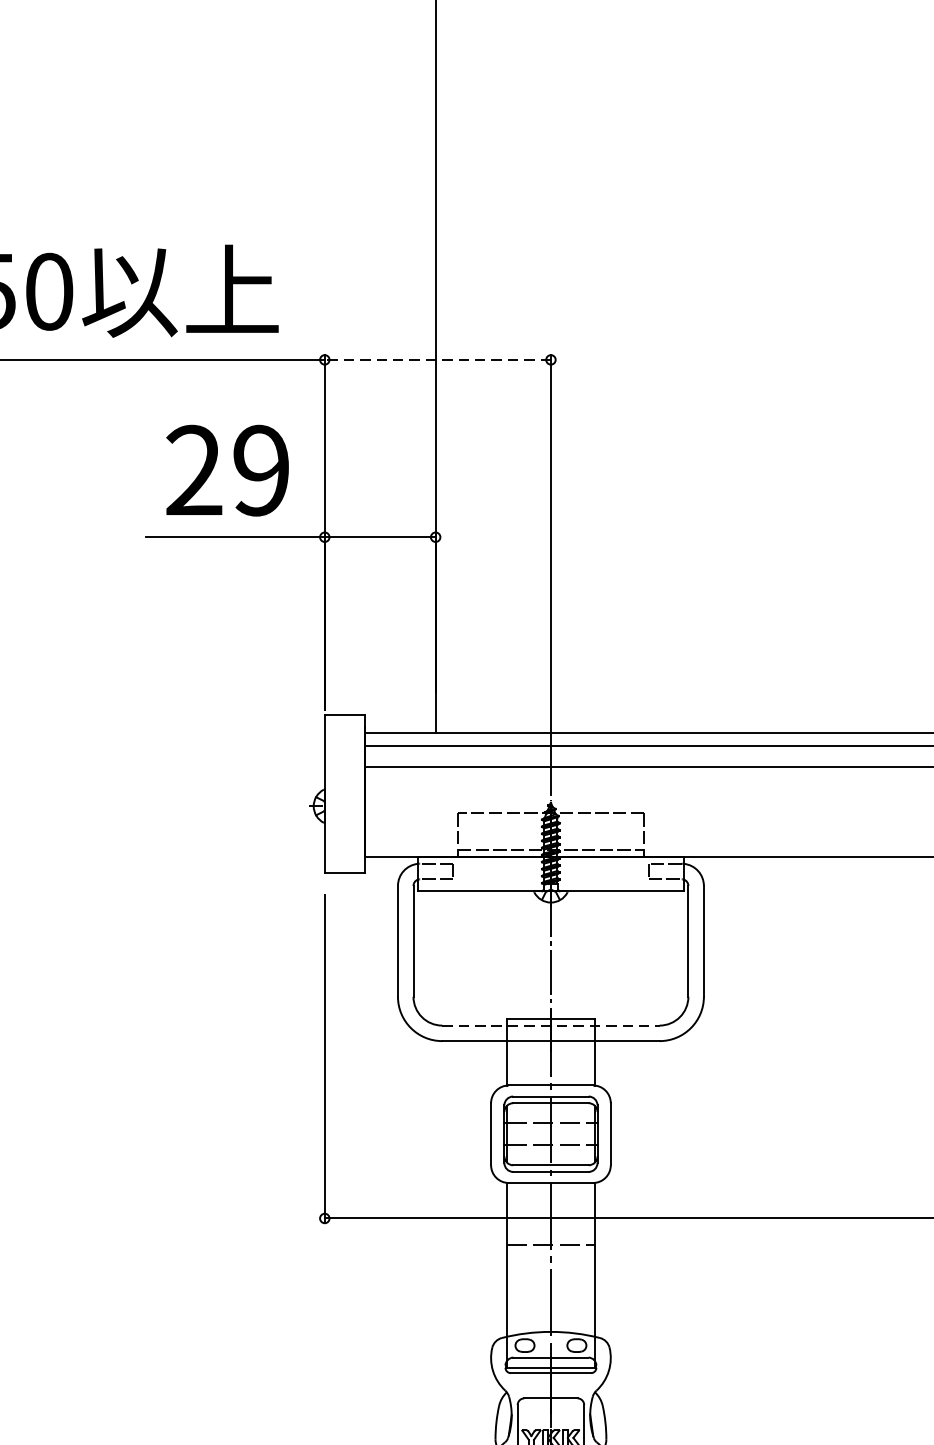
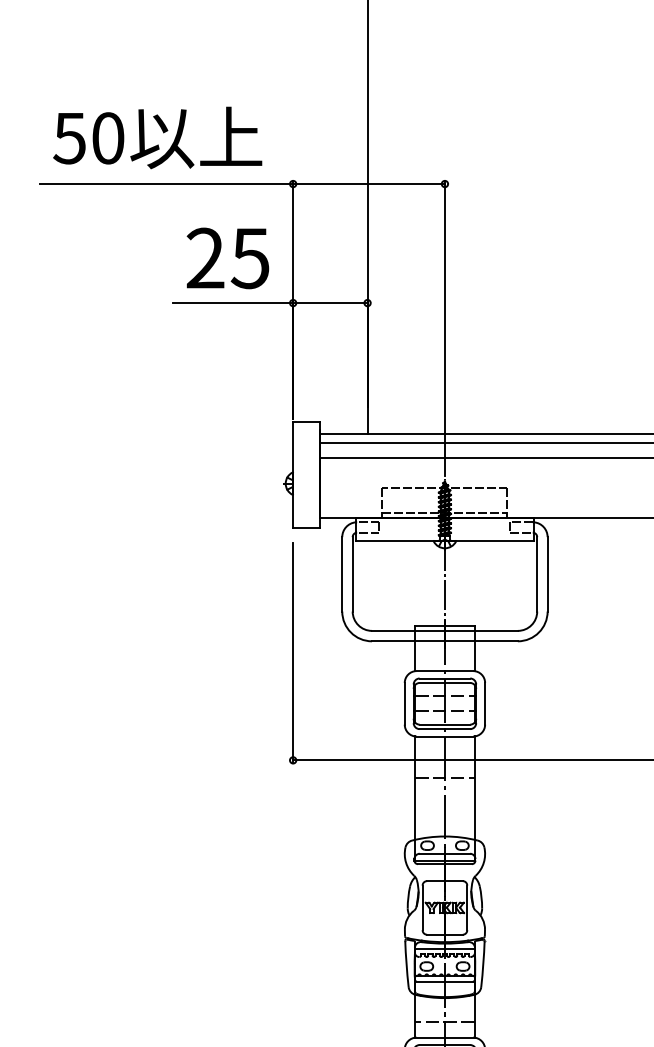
line: (438, 360) -> (369, 184), dashed -> solid
text: (259, 470) -> (249, 258), 29 -> 25
line: (550, 1025) -> (444, 630), dashed -> solid

